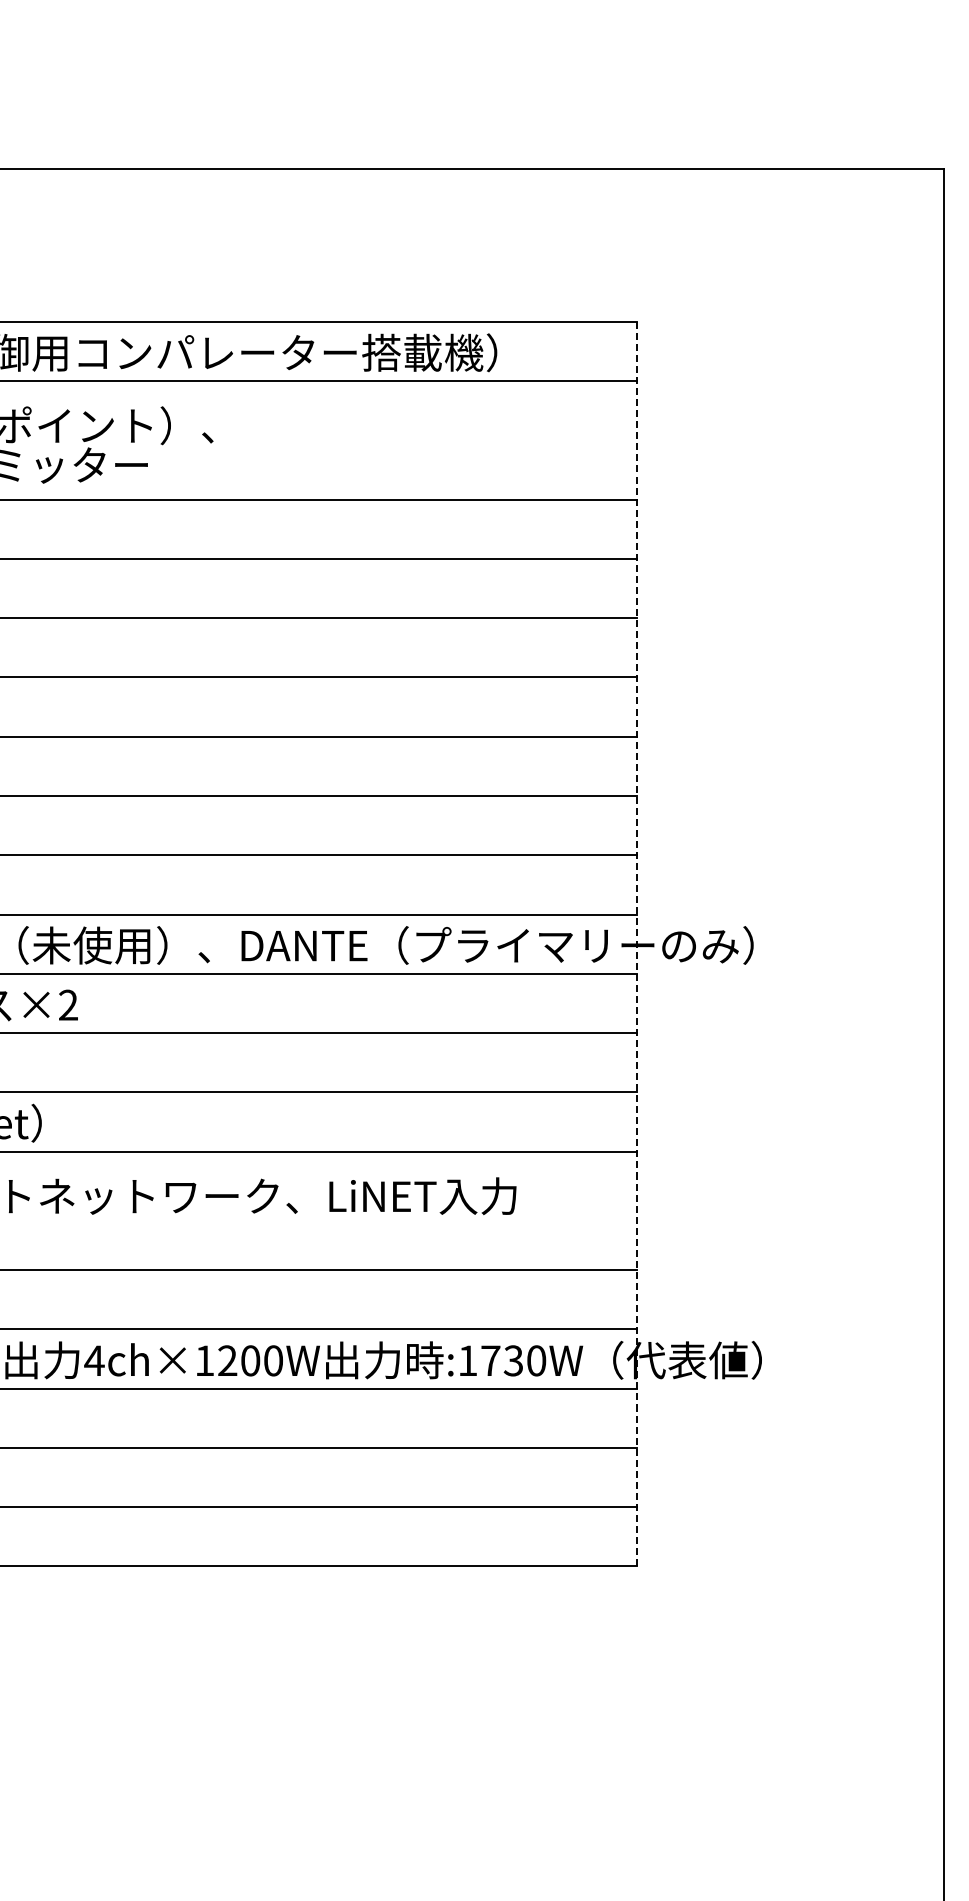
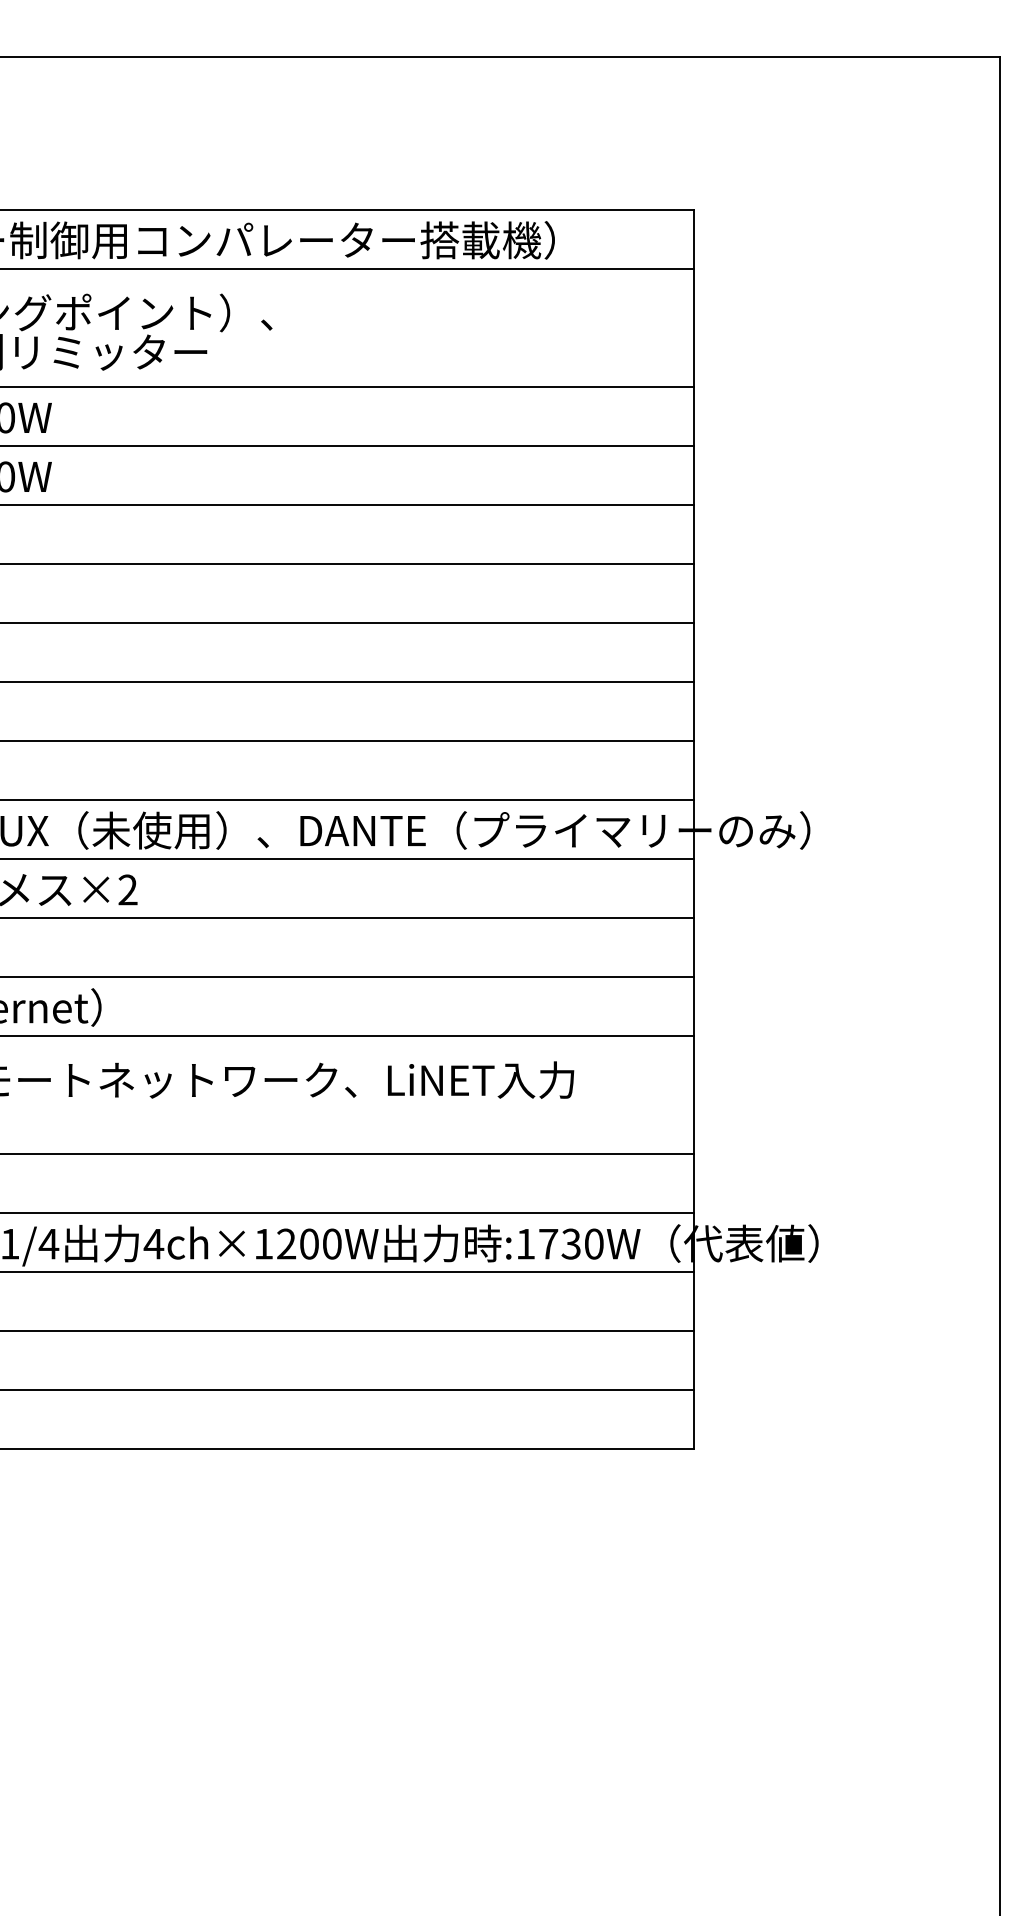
line: (636, 944) -> (693, 829), dashed -> solid

